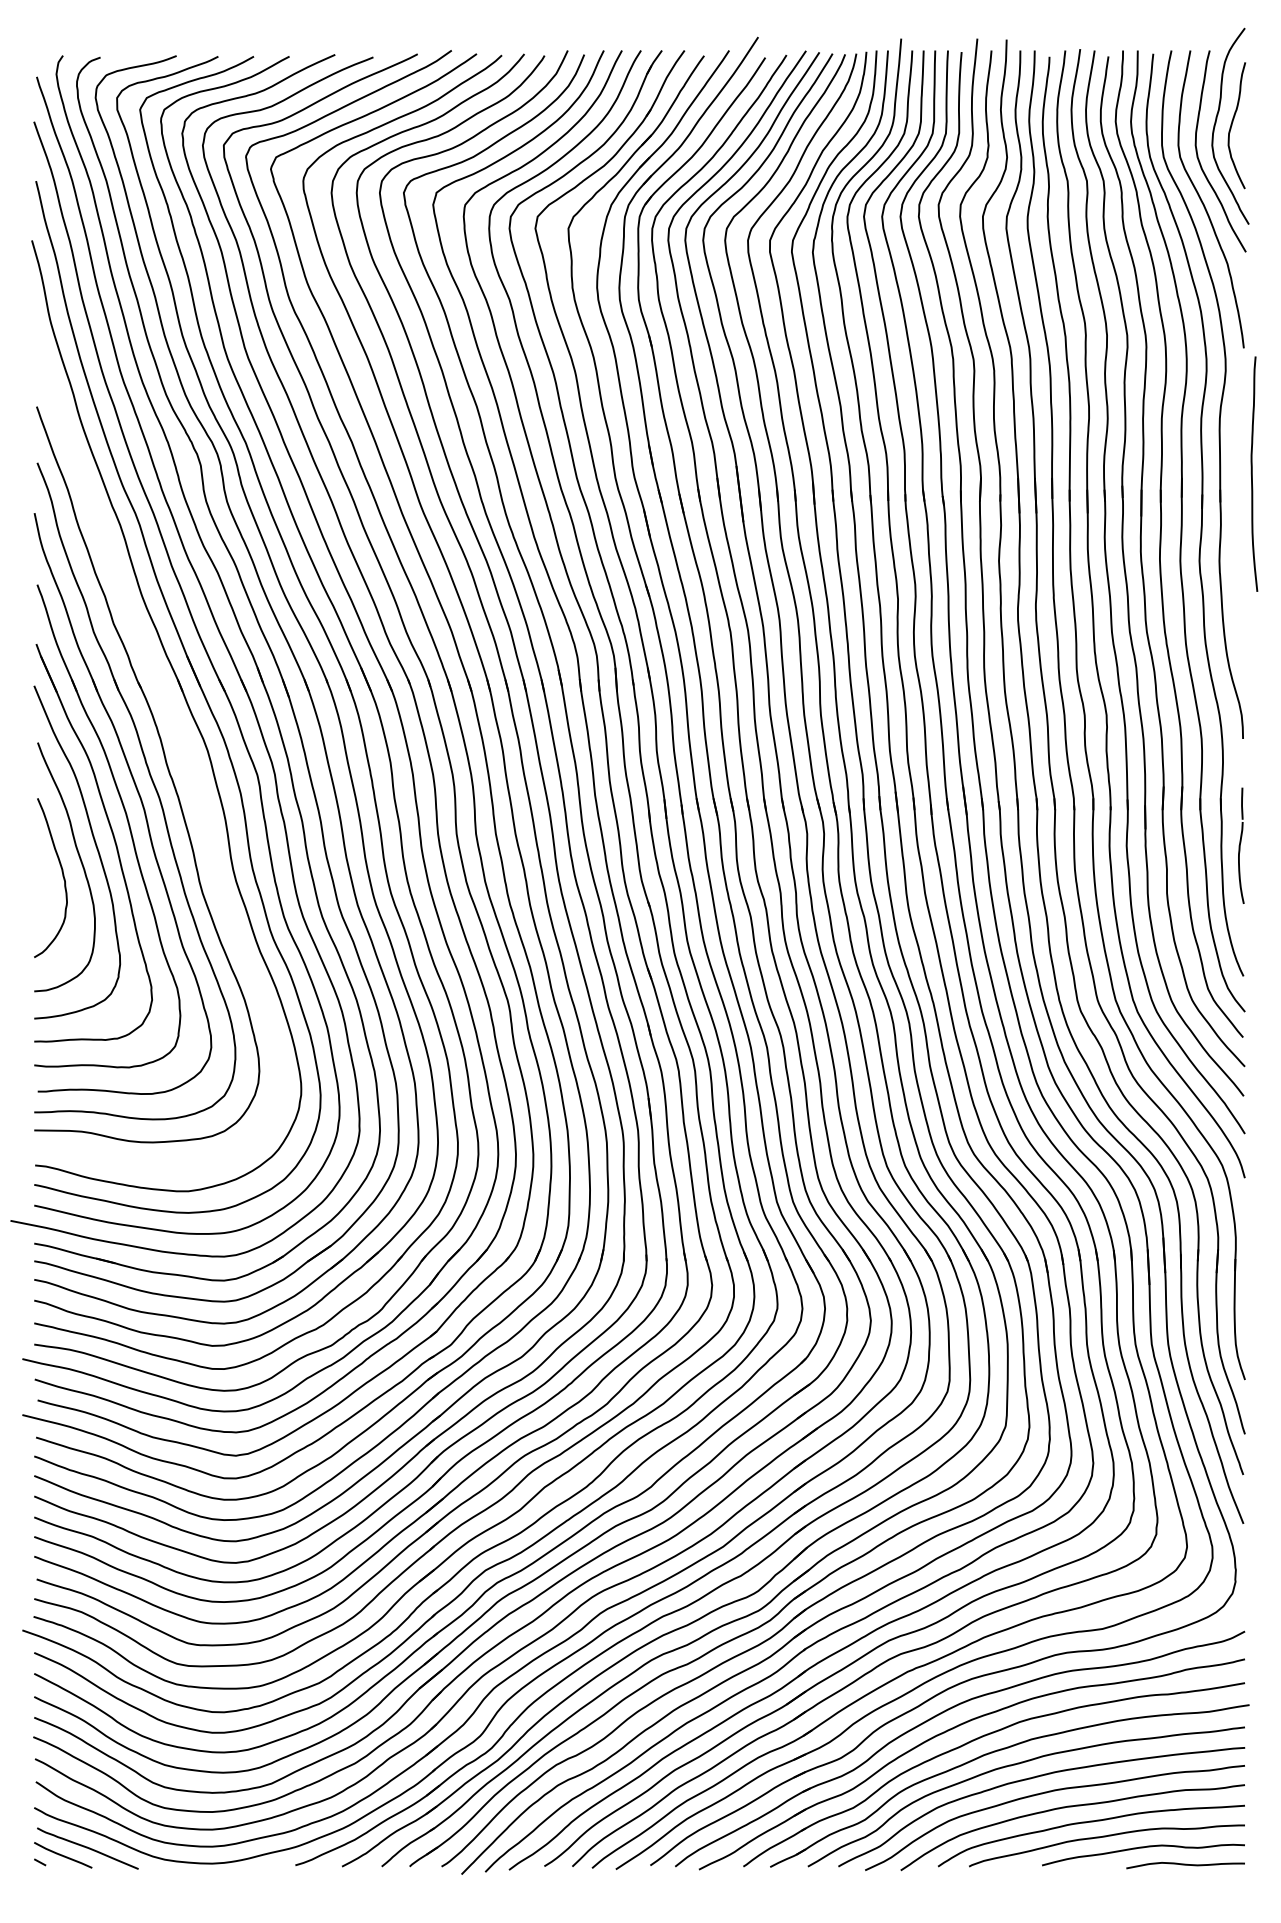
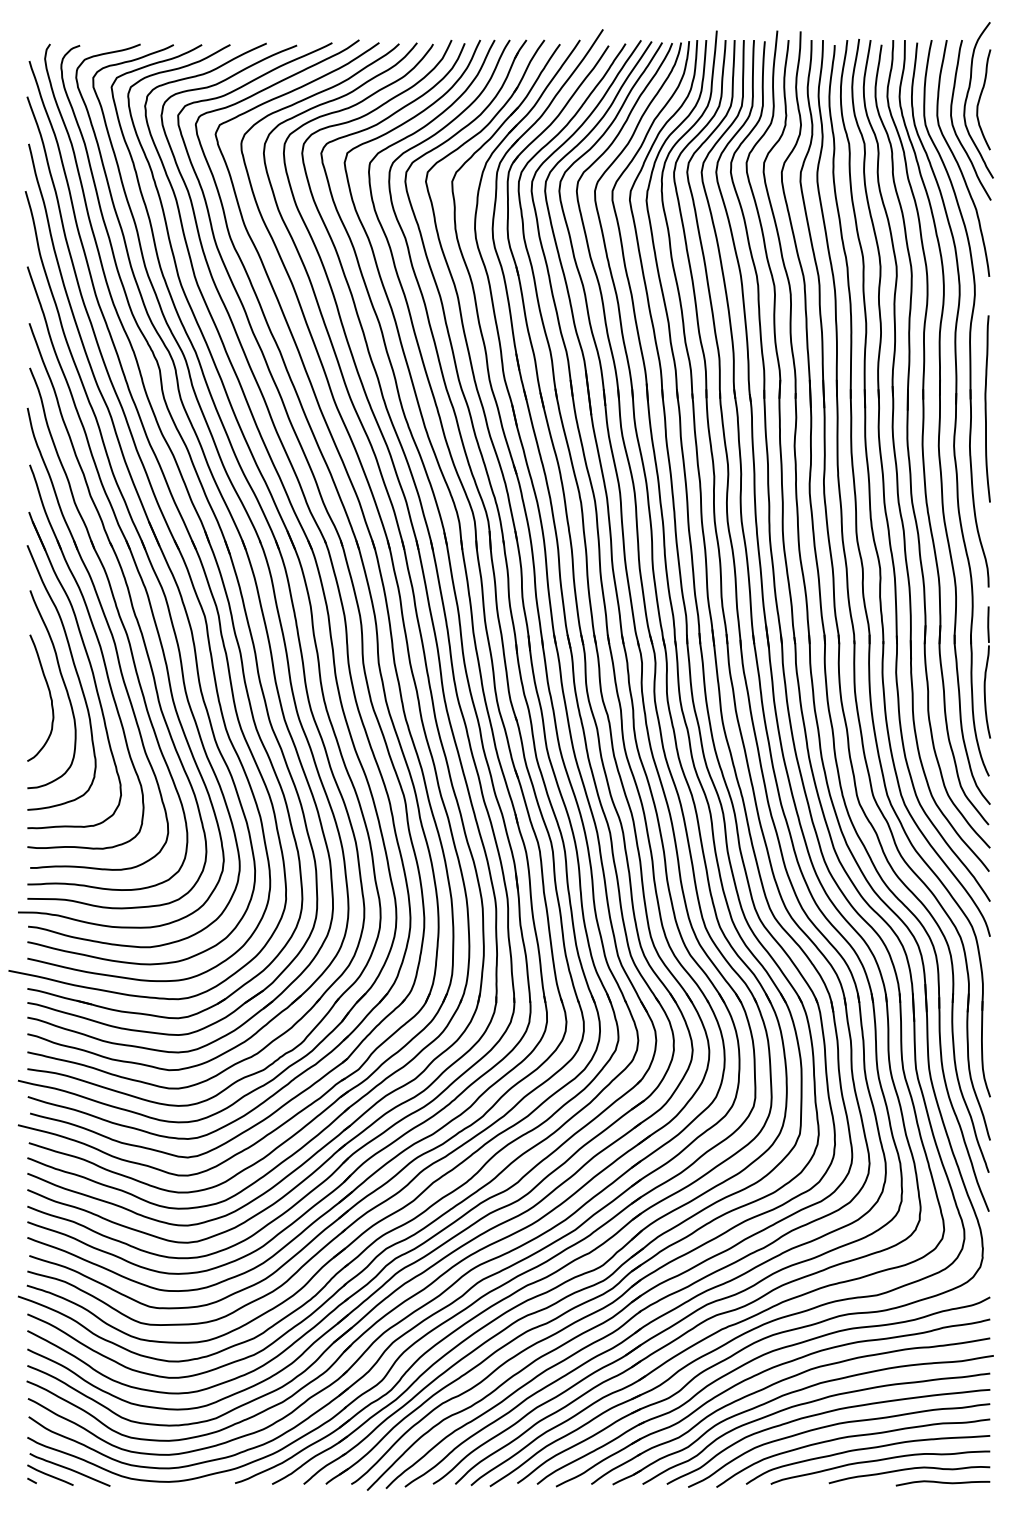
curve: (1252, 473) -> (986, 408), moved
part: (181, 741) -> (144, 589), added
part: (1240, 845) -> (986, 672), size x1.43

